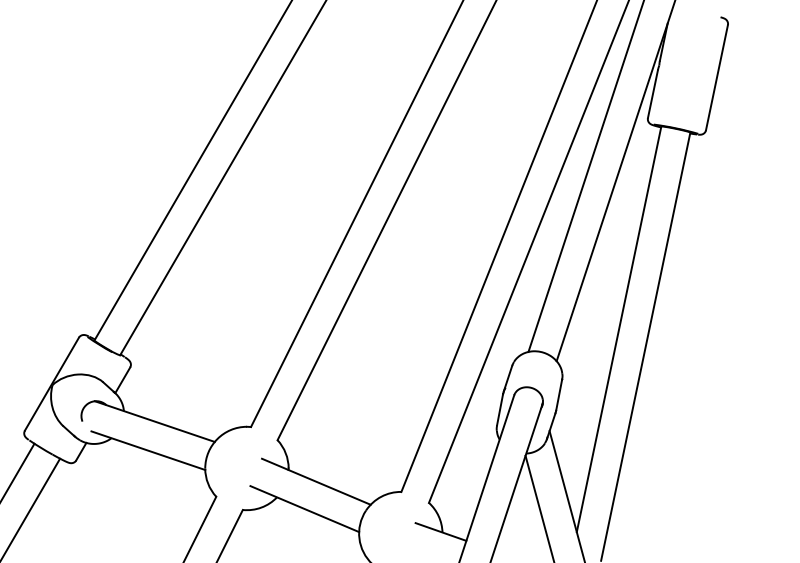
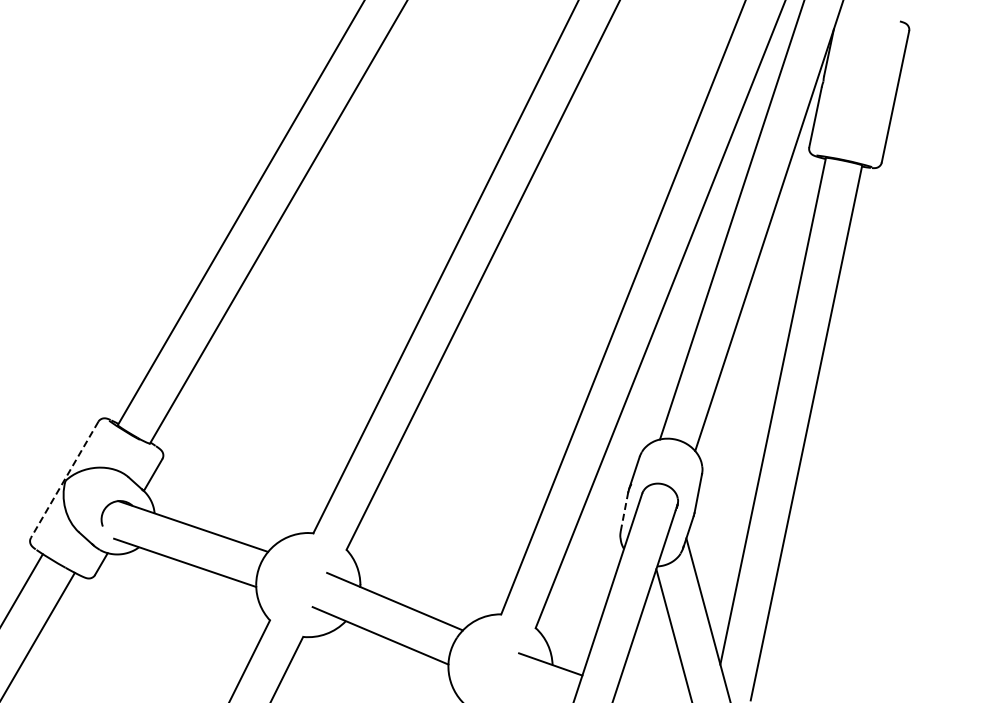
line: (51, 384) -> (64, 480), solid -> dashed
line: (500, 409) -> (624, 511), solid -> dashed

